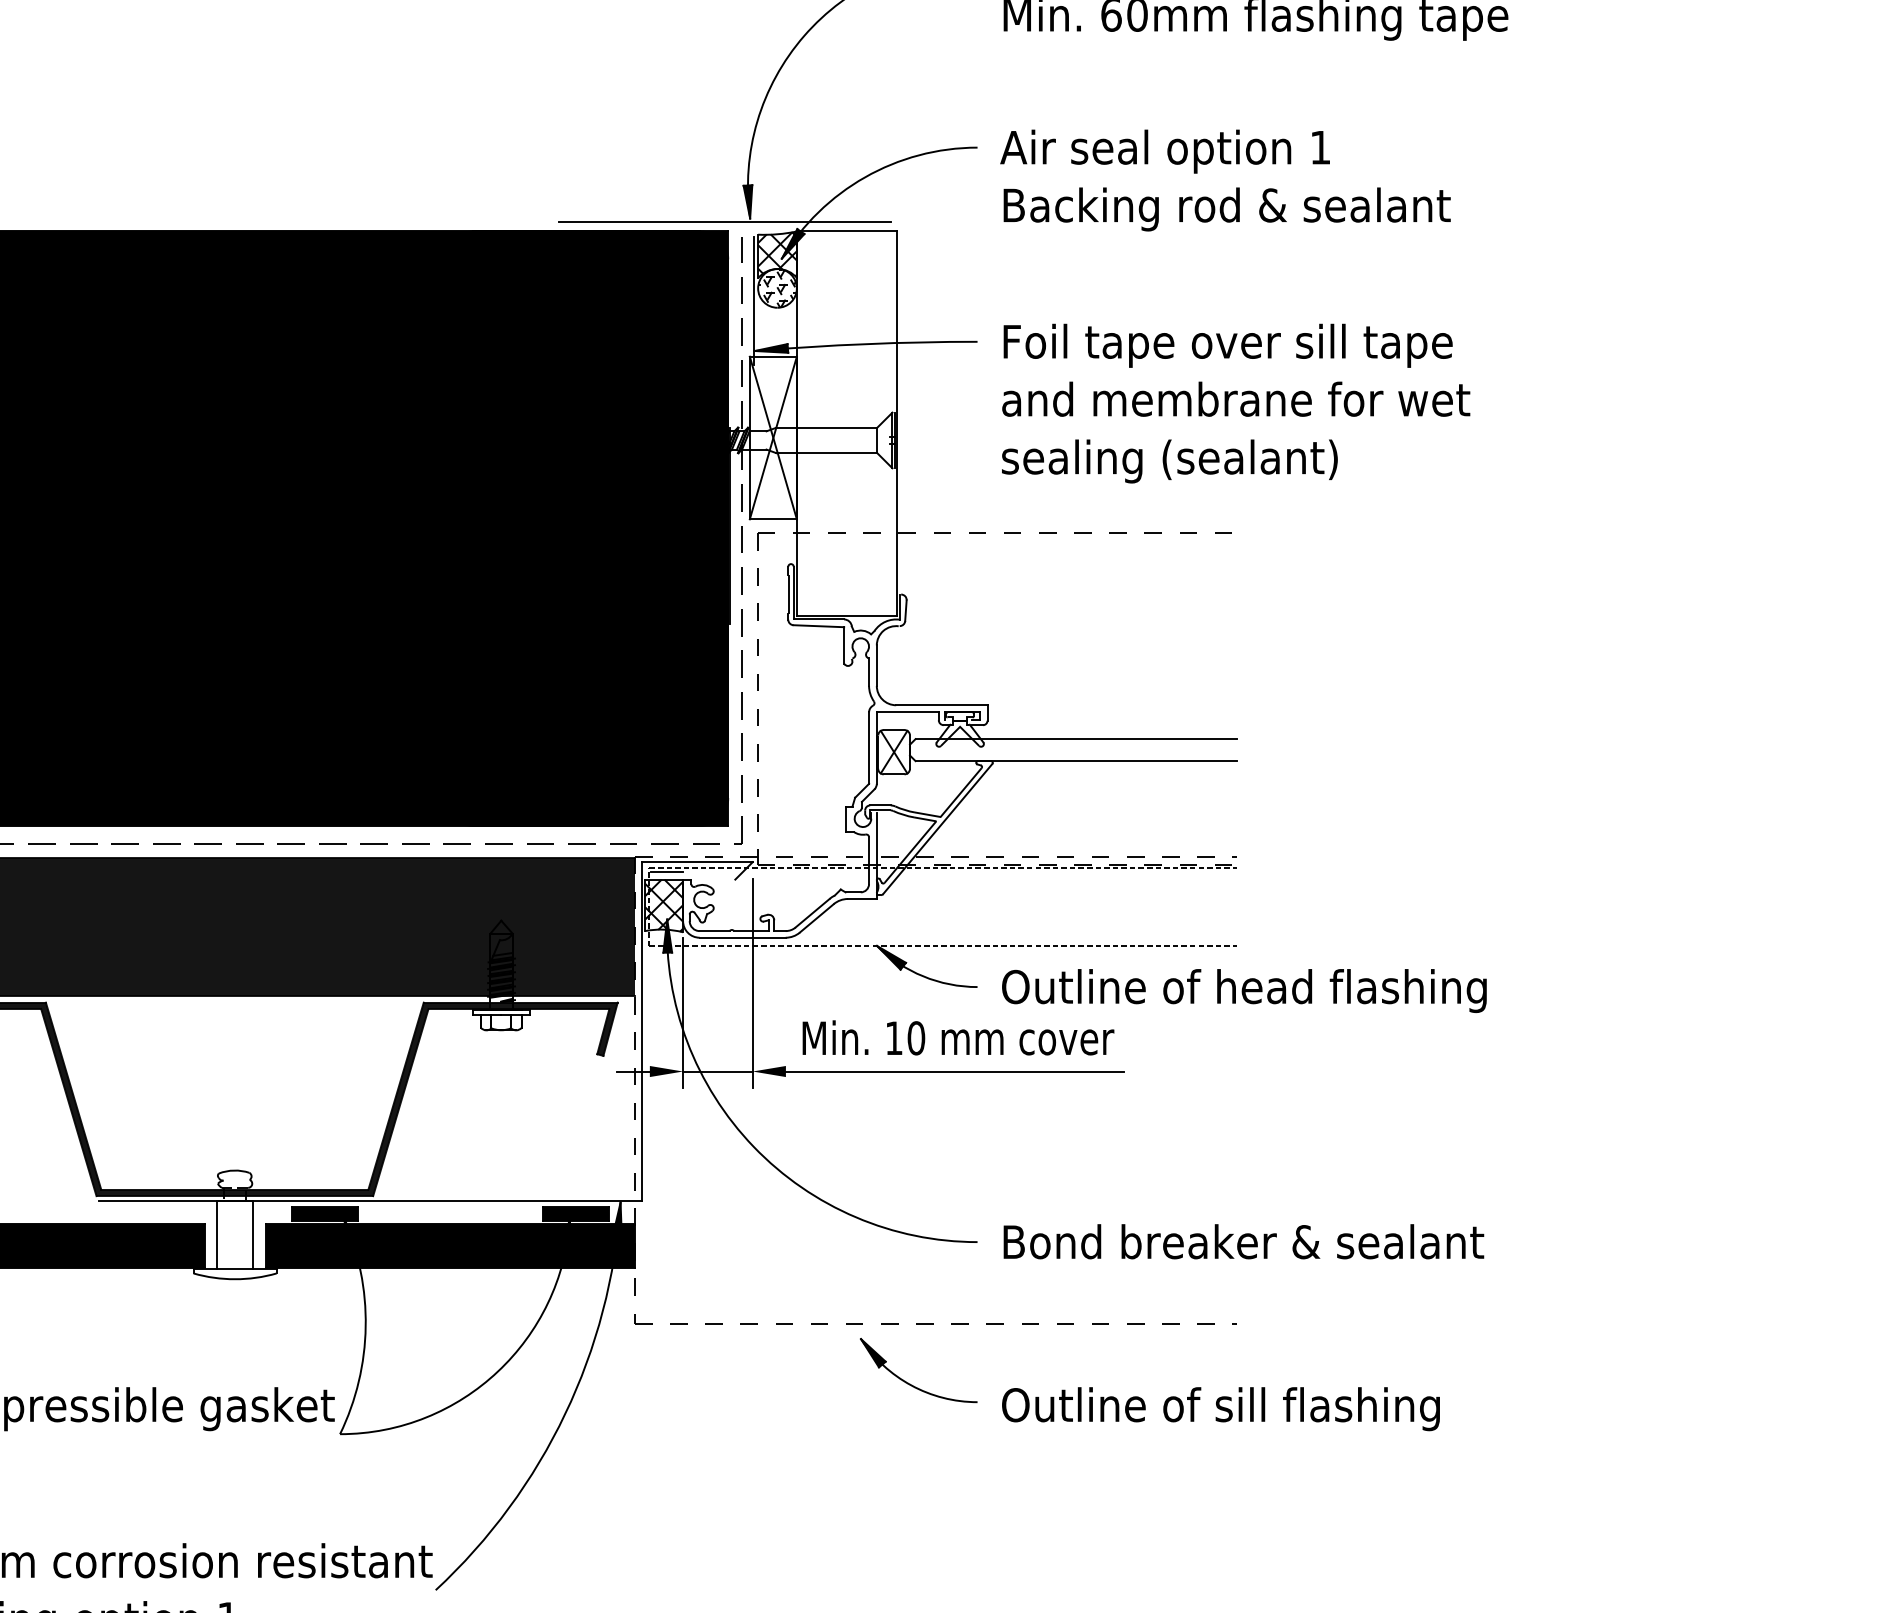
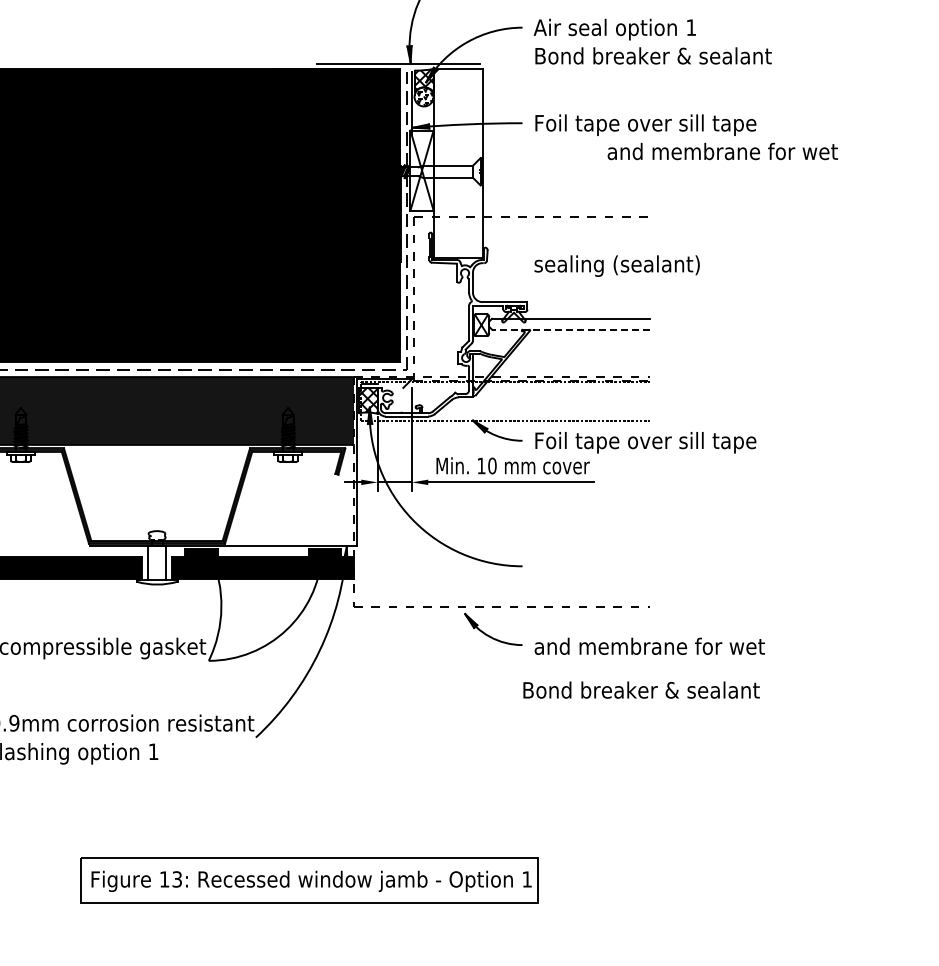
text: (1255, 208) -> (659, 57), Backing rod & sealant -> Bond breaker & sealant
text: (1235, 399) -> (722, 151), moved
text: (1168, 460) -> (616, 265), moved
line: (1077, 760) -> (571, 329), solid -> dashed
text: (1243, 990) -> (653, 442), Outline of head flashing -> Foil tape over sill tape
text: (1243, 1240) -> (641, 689), moved
text: (1235, 1409) -> (649, 648), Outline of sill flashing -> and membrane for wet

